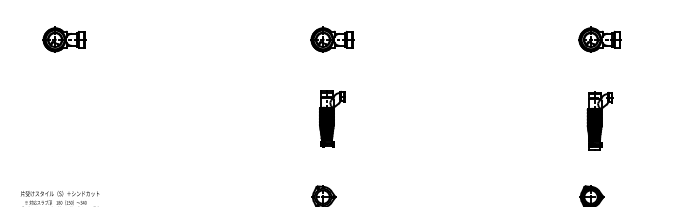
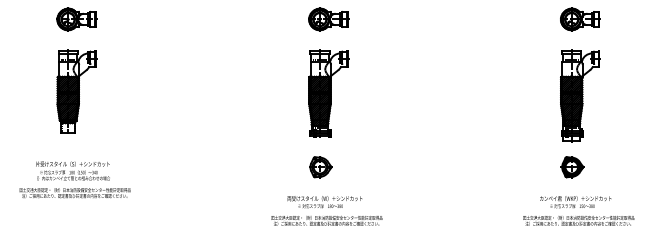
part: (63, 116) -> (76, 91), added
part: (332, 118) -> (328, 93), size x1.67
part: (600, 120) -> (580, 95), size x1.67

